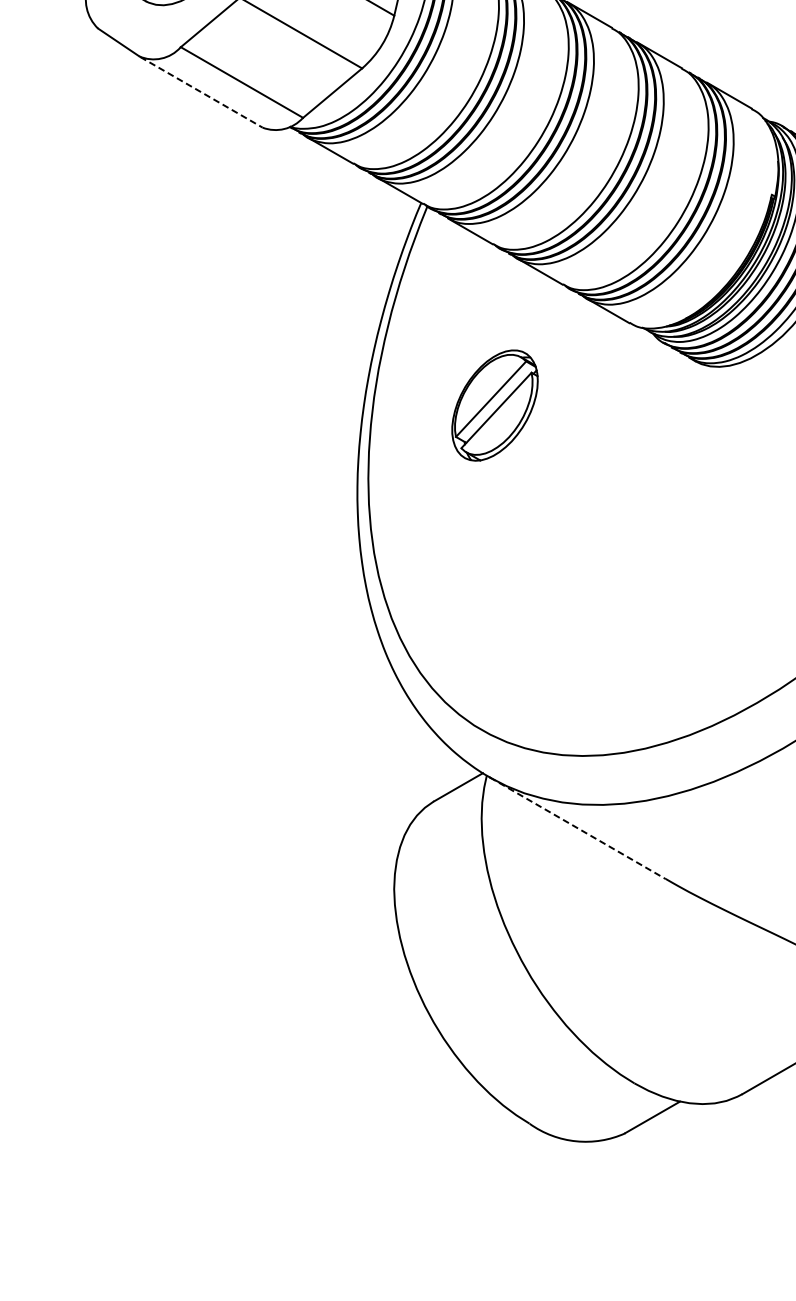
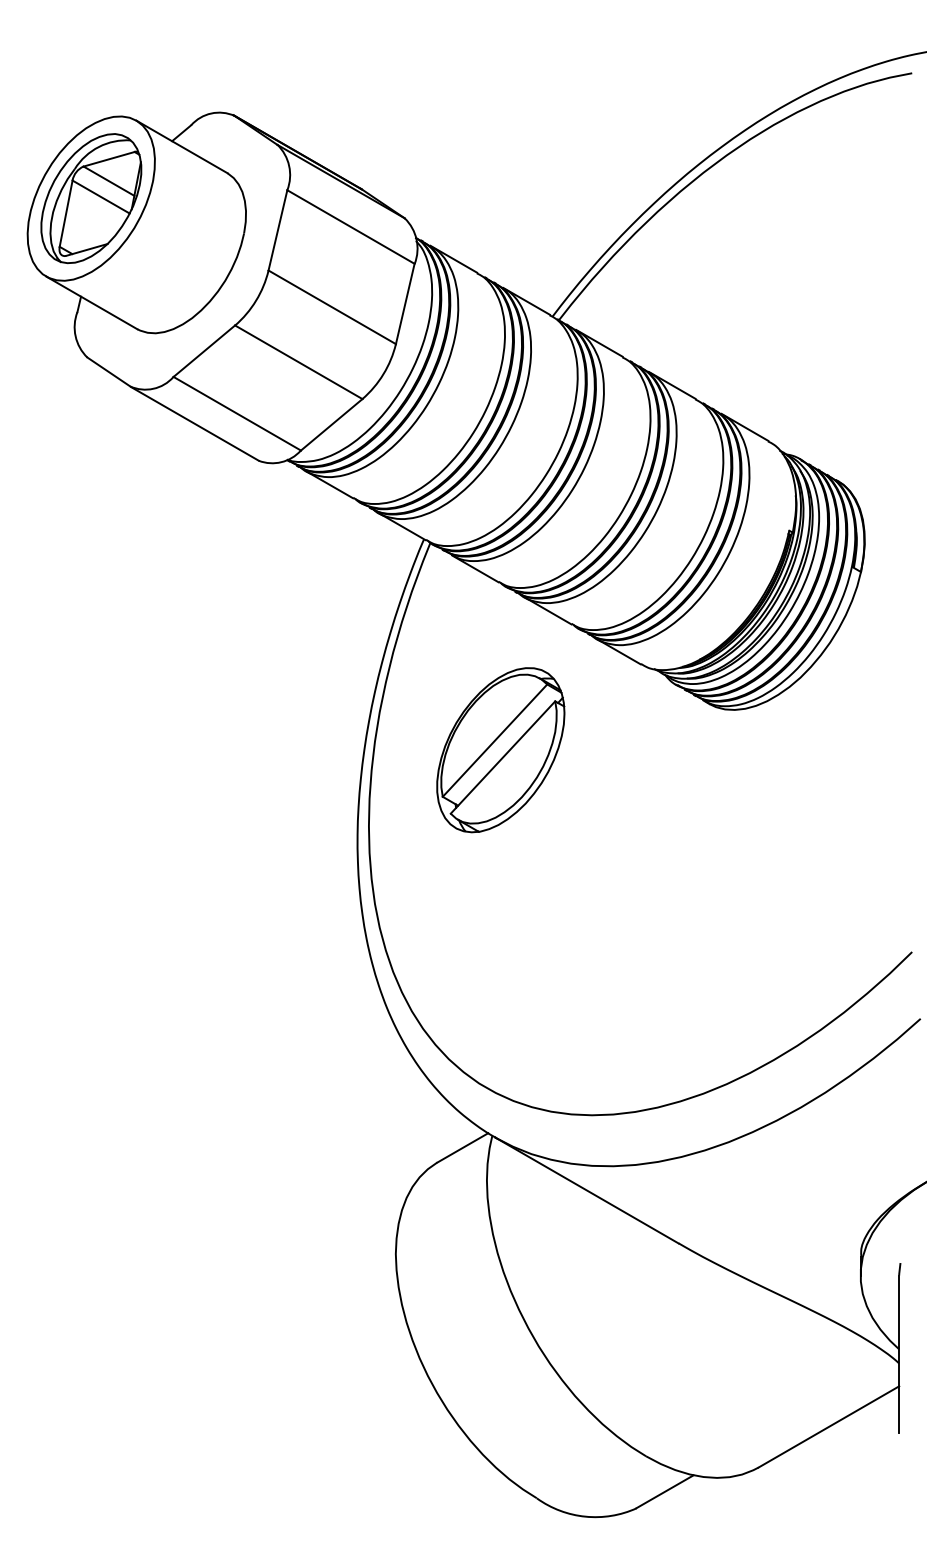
line: (201, 91) -> (195, 423), dashed -> solid
part: (494, 405) -> (500, 750), size x1.43
line: (578, 828) -> (587, 1190), dashed -> solid

